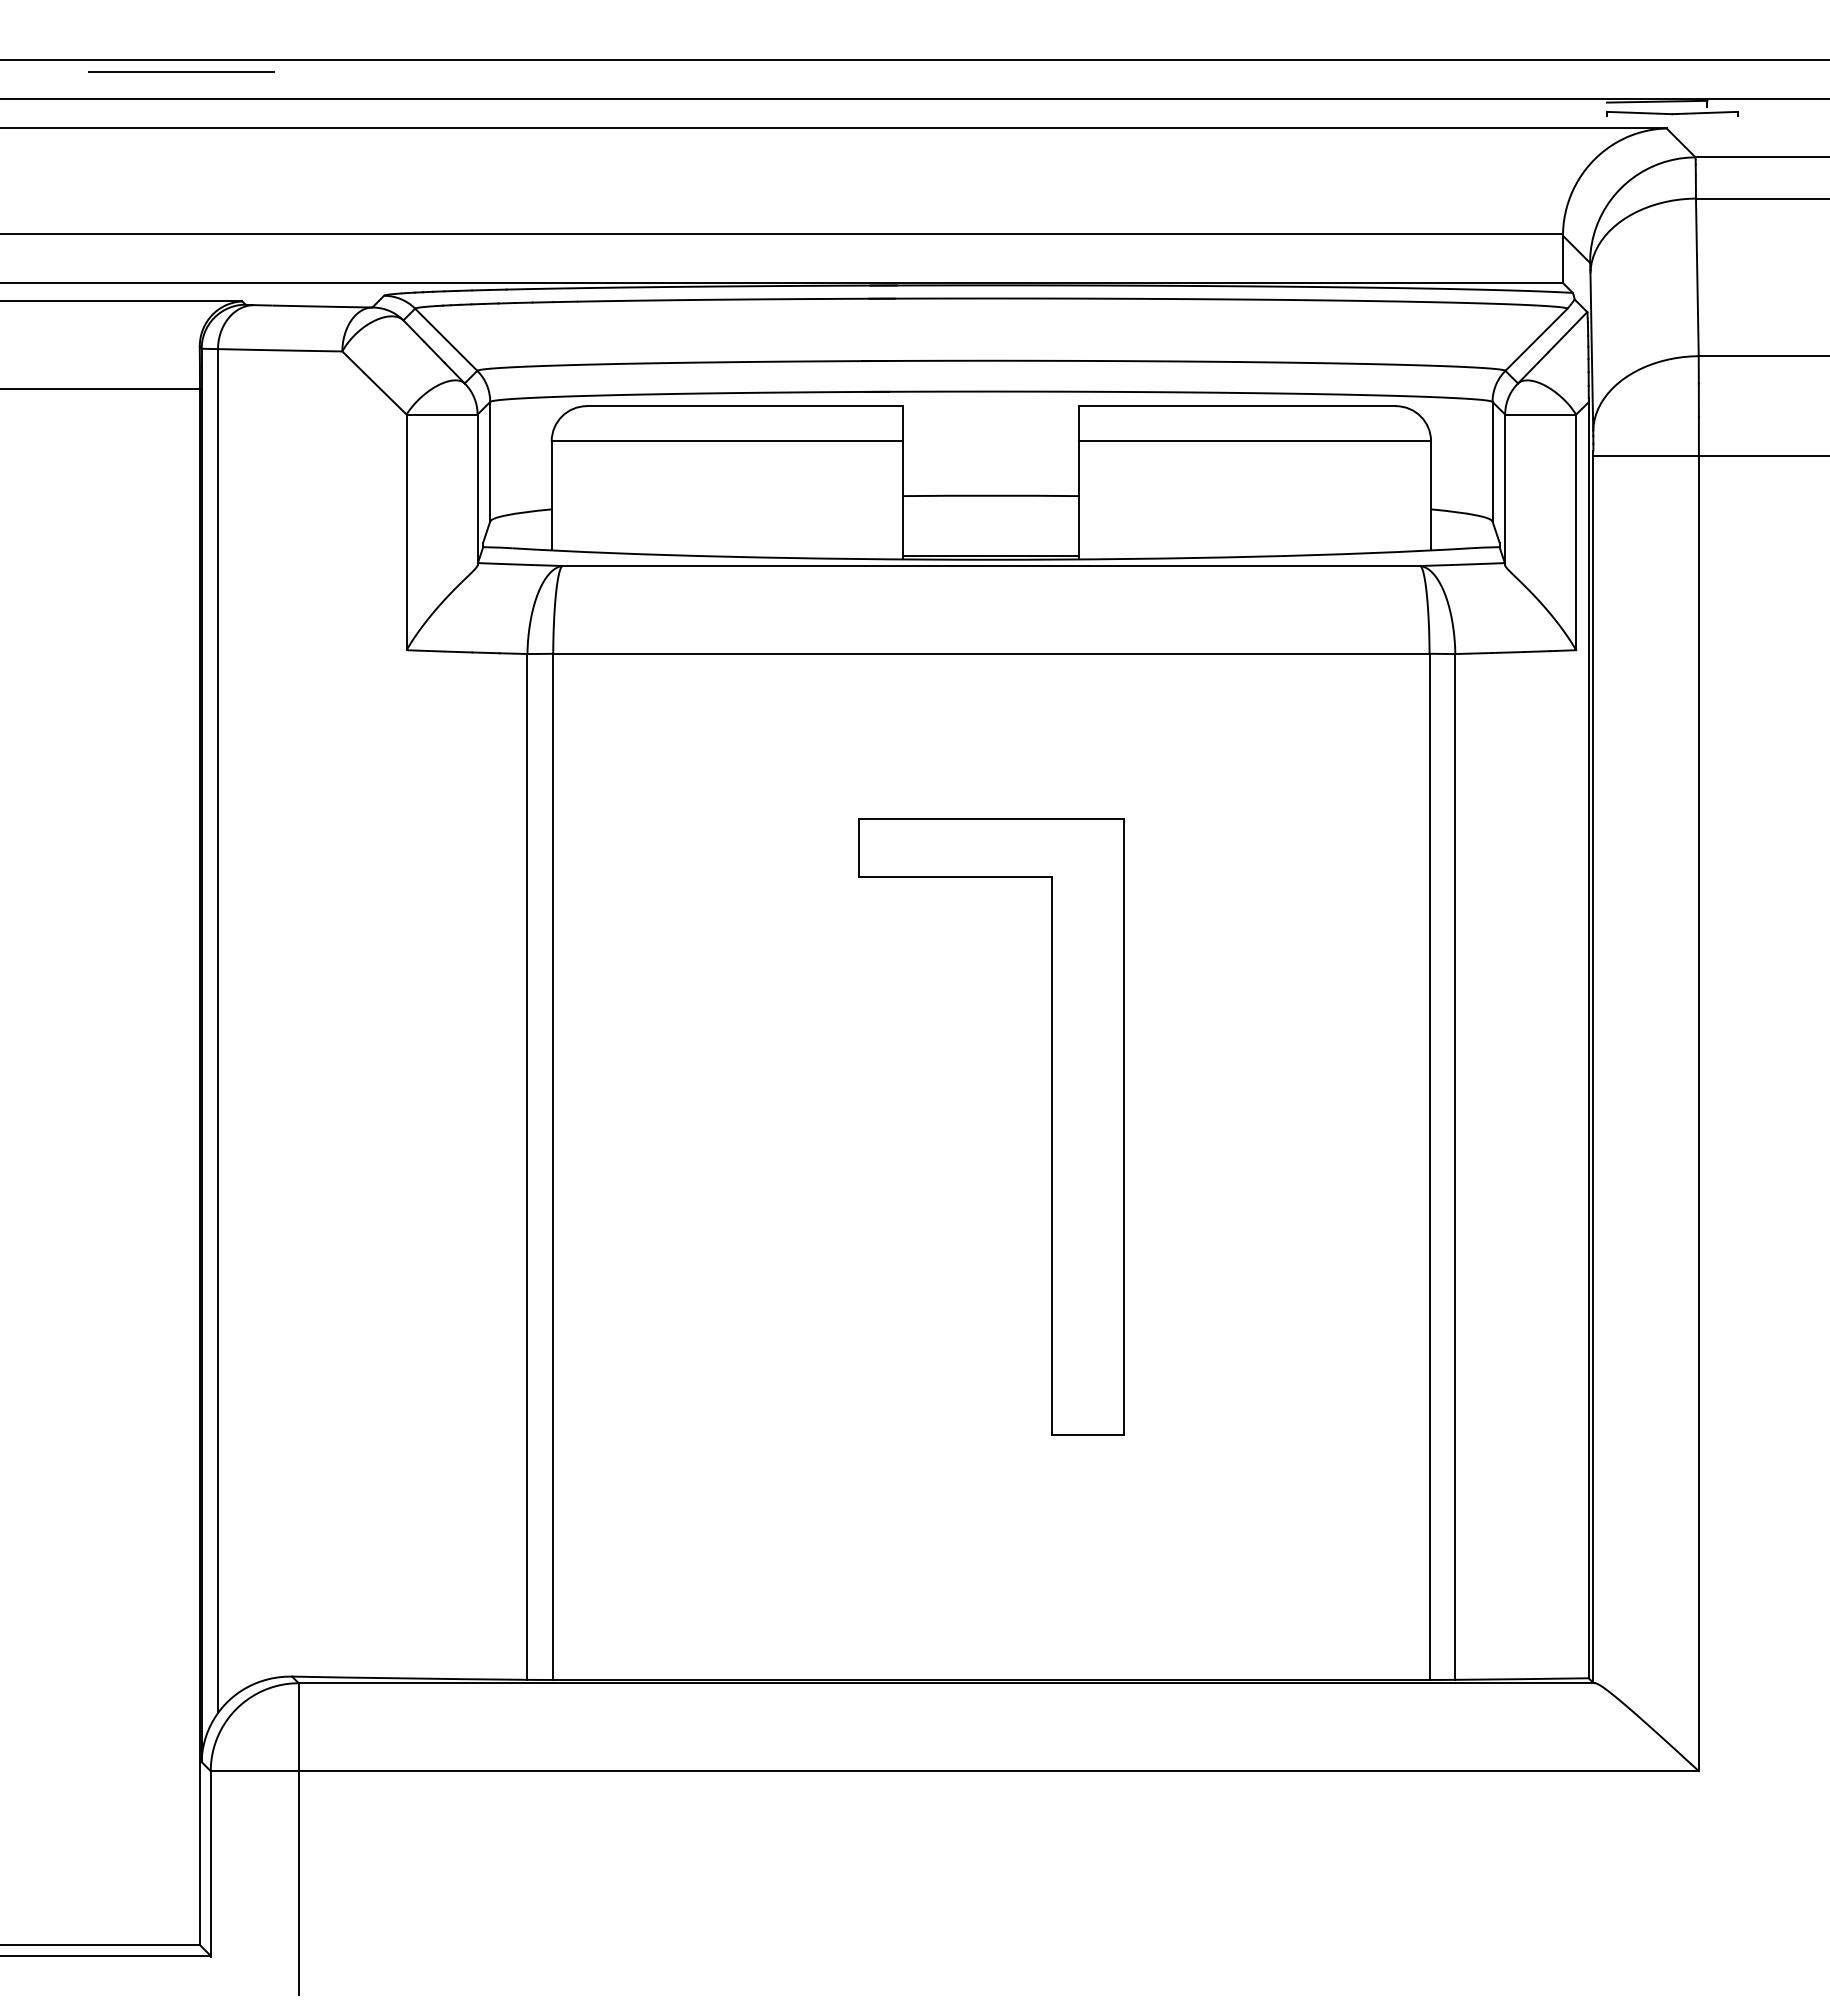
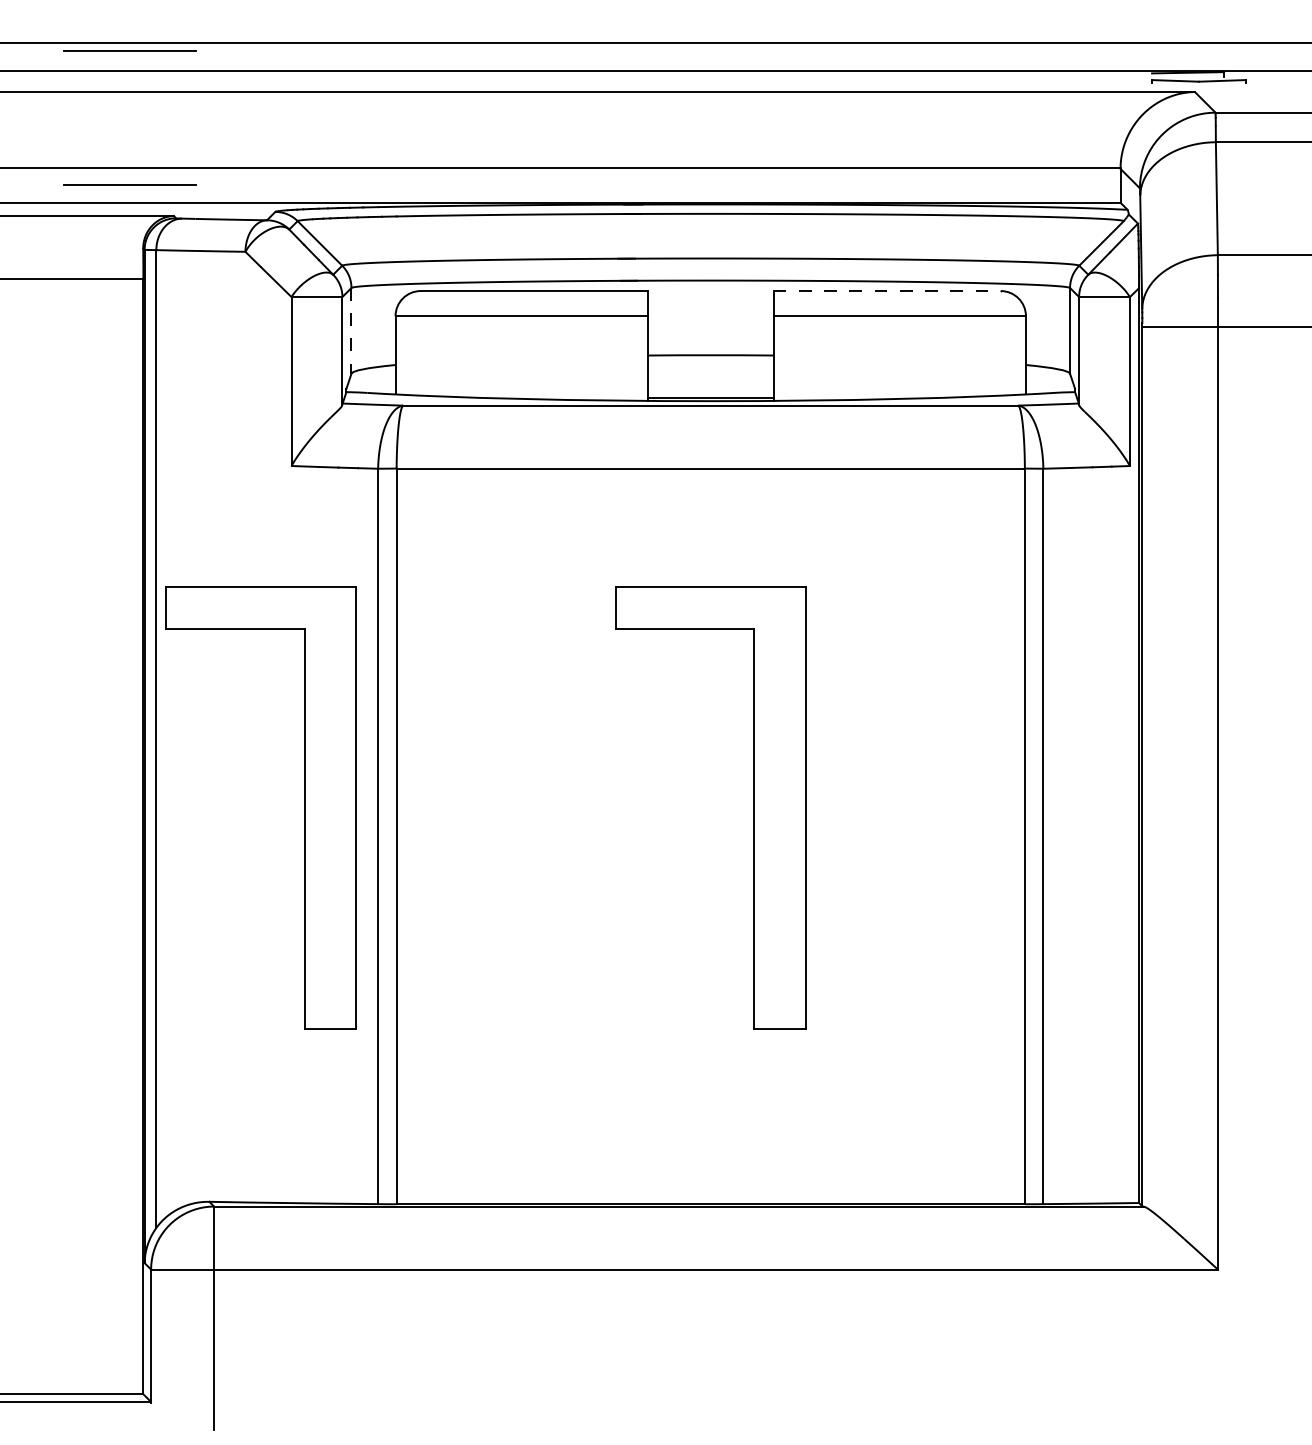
line: (181, 257) -> (130, 184), added
line: (1238, 406) -> (887, 291), solid -> dashed
line: (490, 461) -> (351, 330), solid -> dashed
part: (424, 1126) -> (304, 807), added

